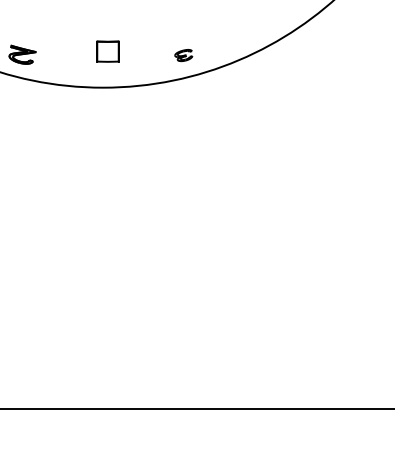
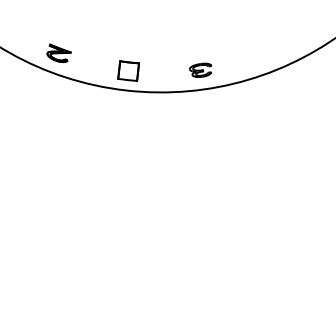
part: (107, 51) -> (128, 70), moved
part: (183, 55) -> (200, 70), size x1.43

